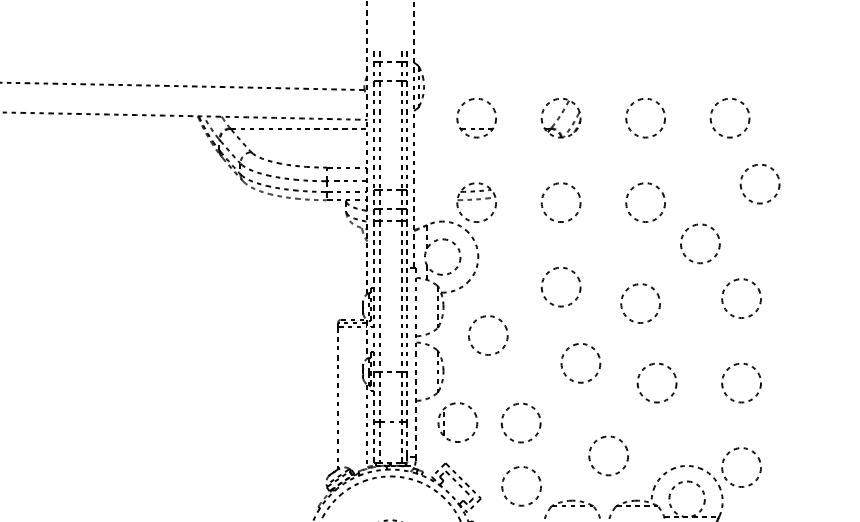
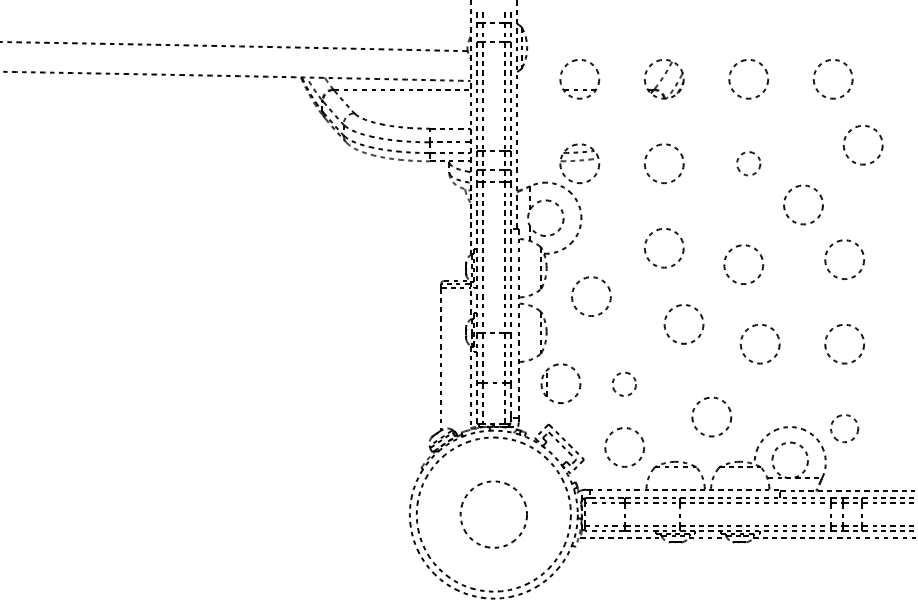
circle: (645, 202) -> (748, 163), size x0.6
circle: (521, 423) -> (624, 384), size x0.6
circle: (741, 467) -> (844, 428), size x0.7

